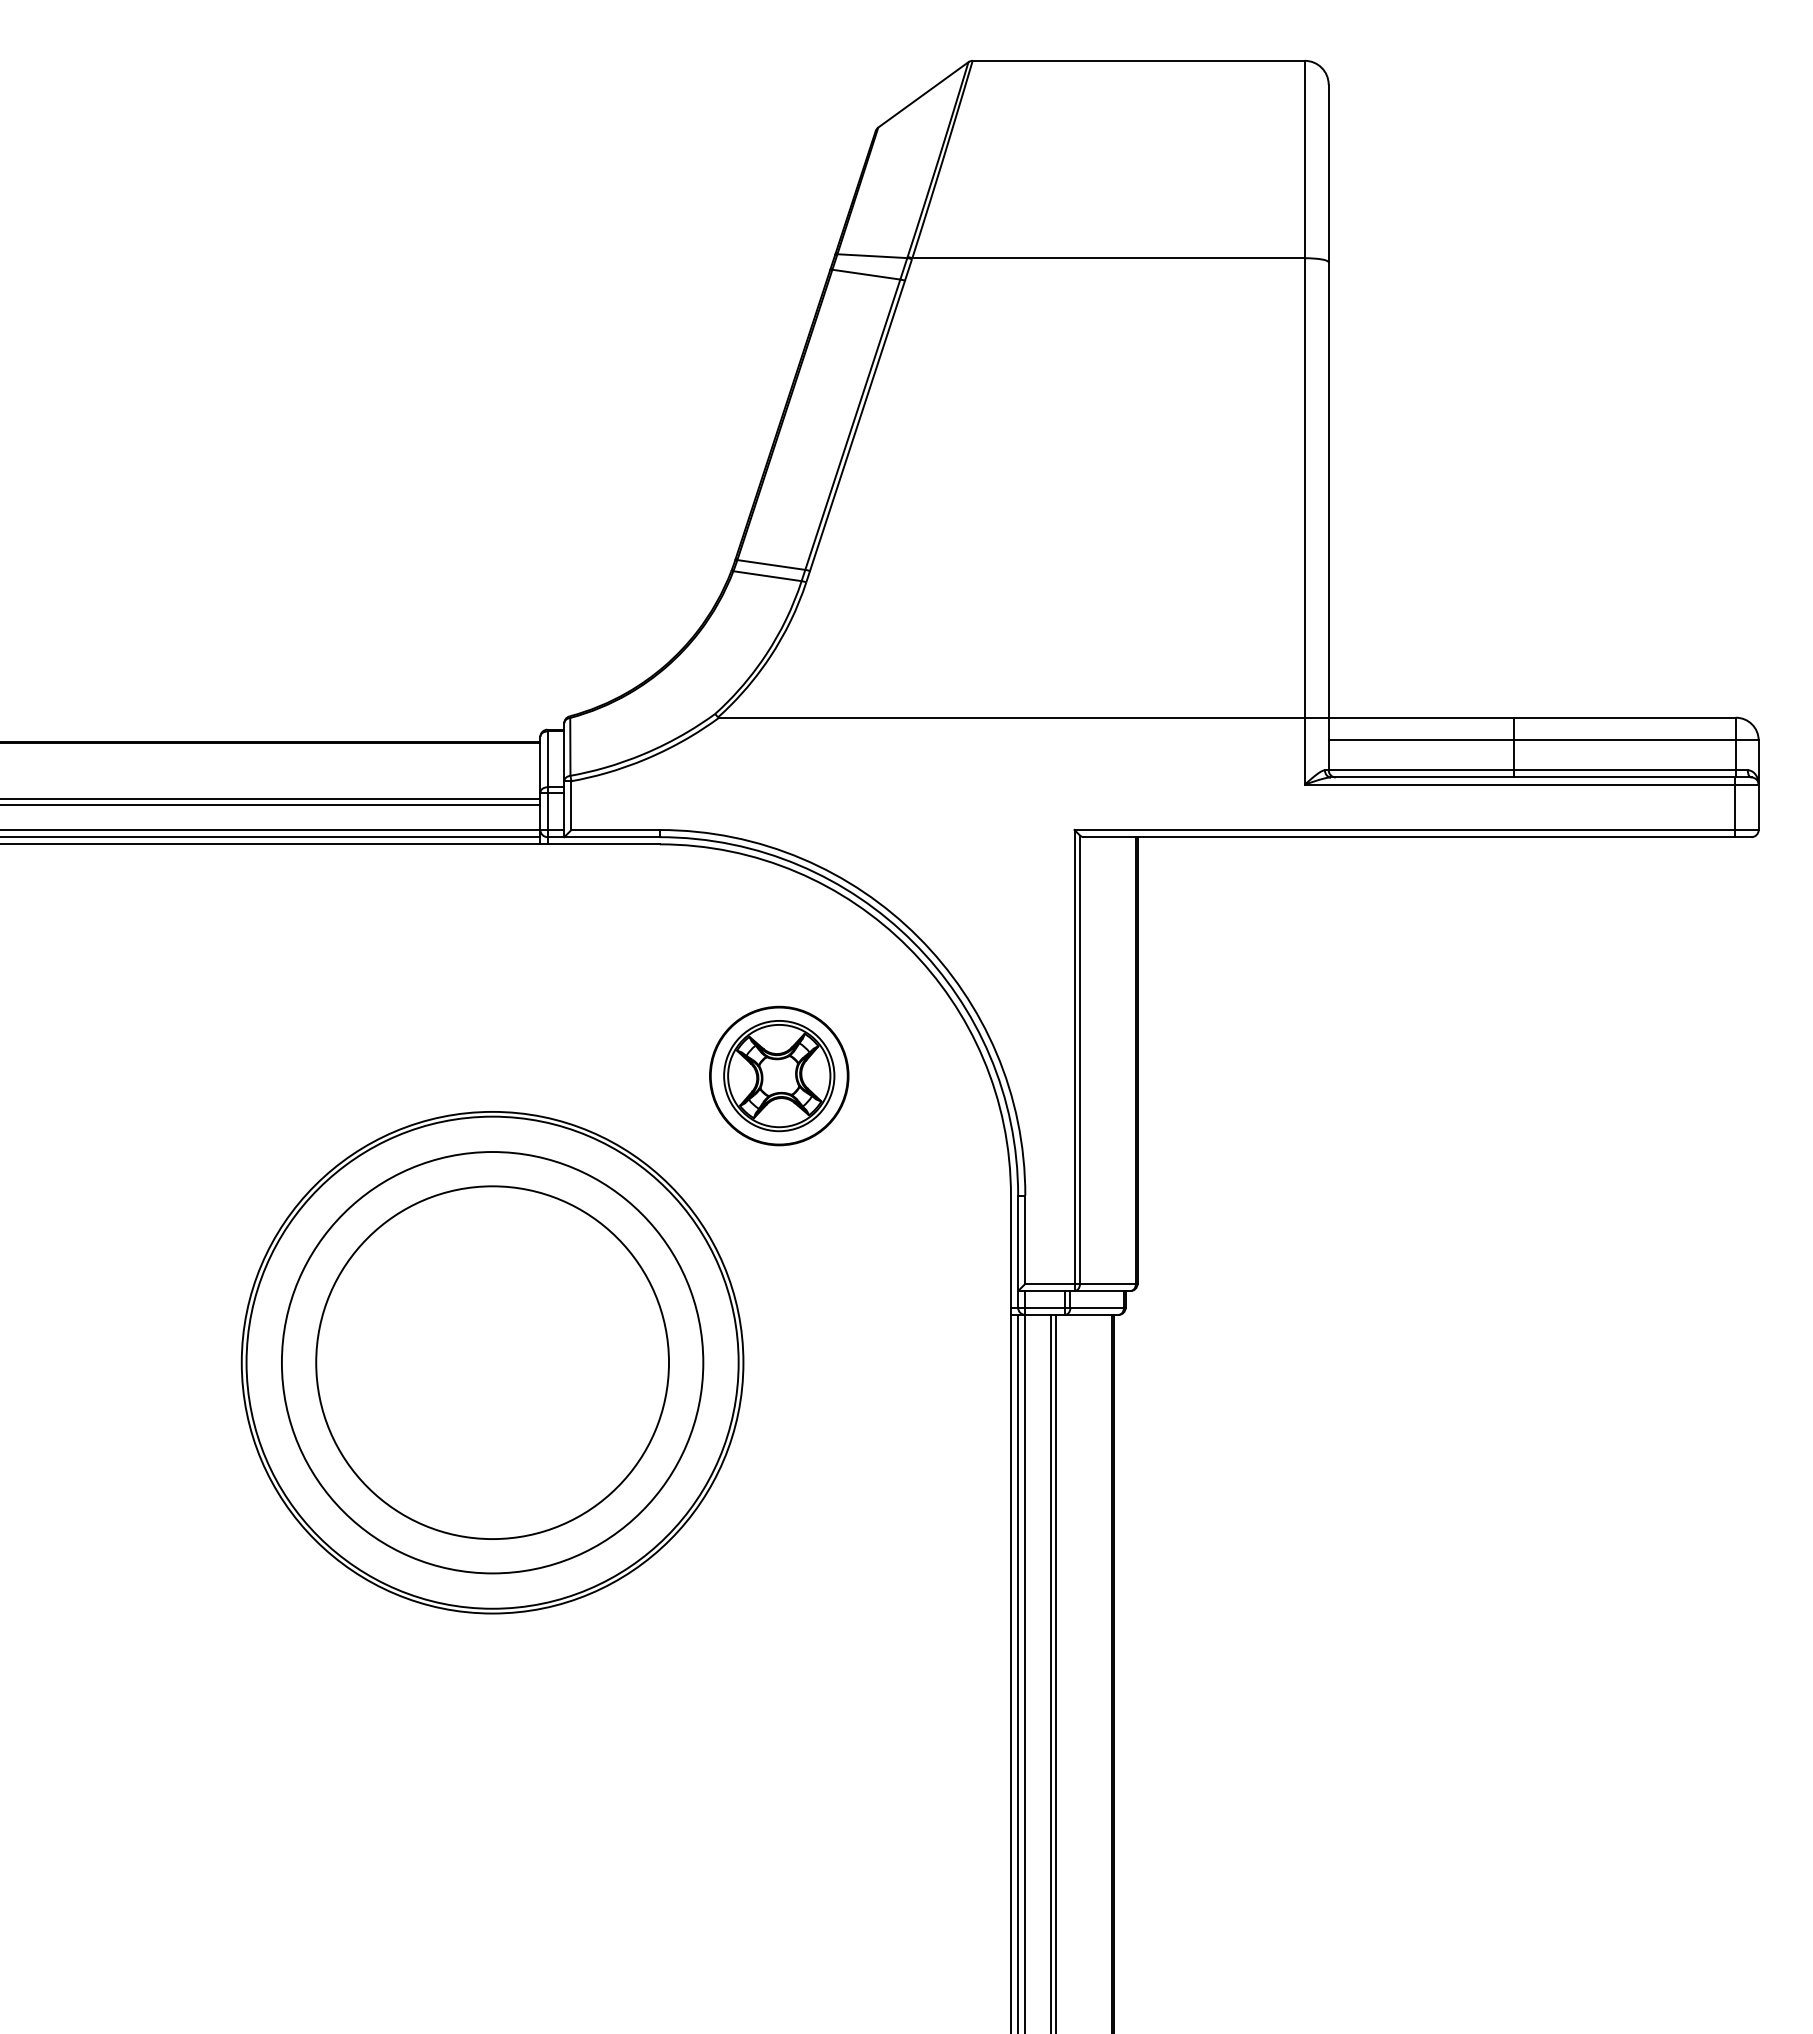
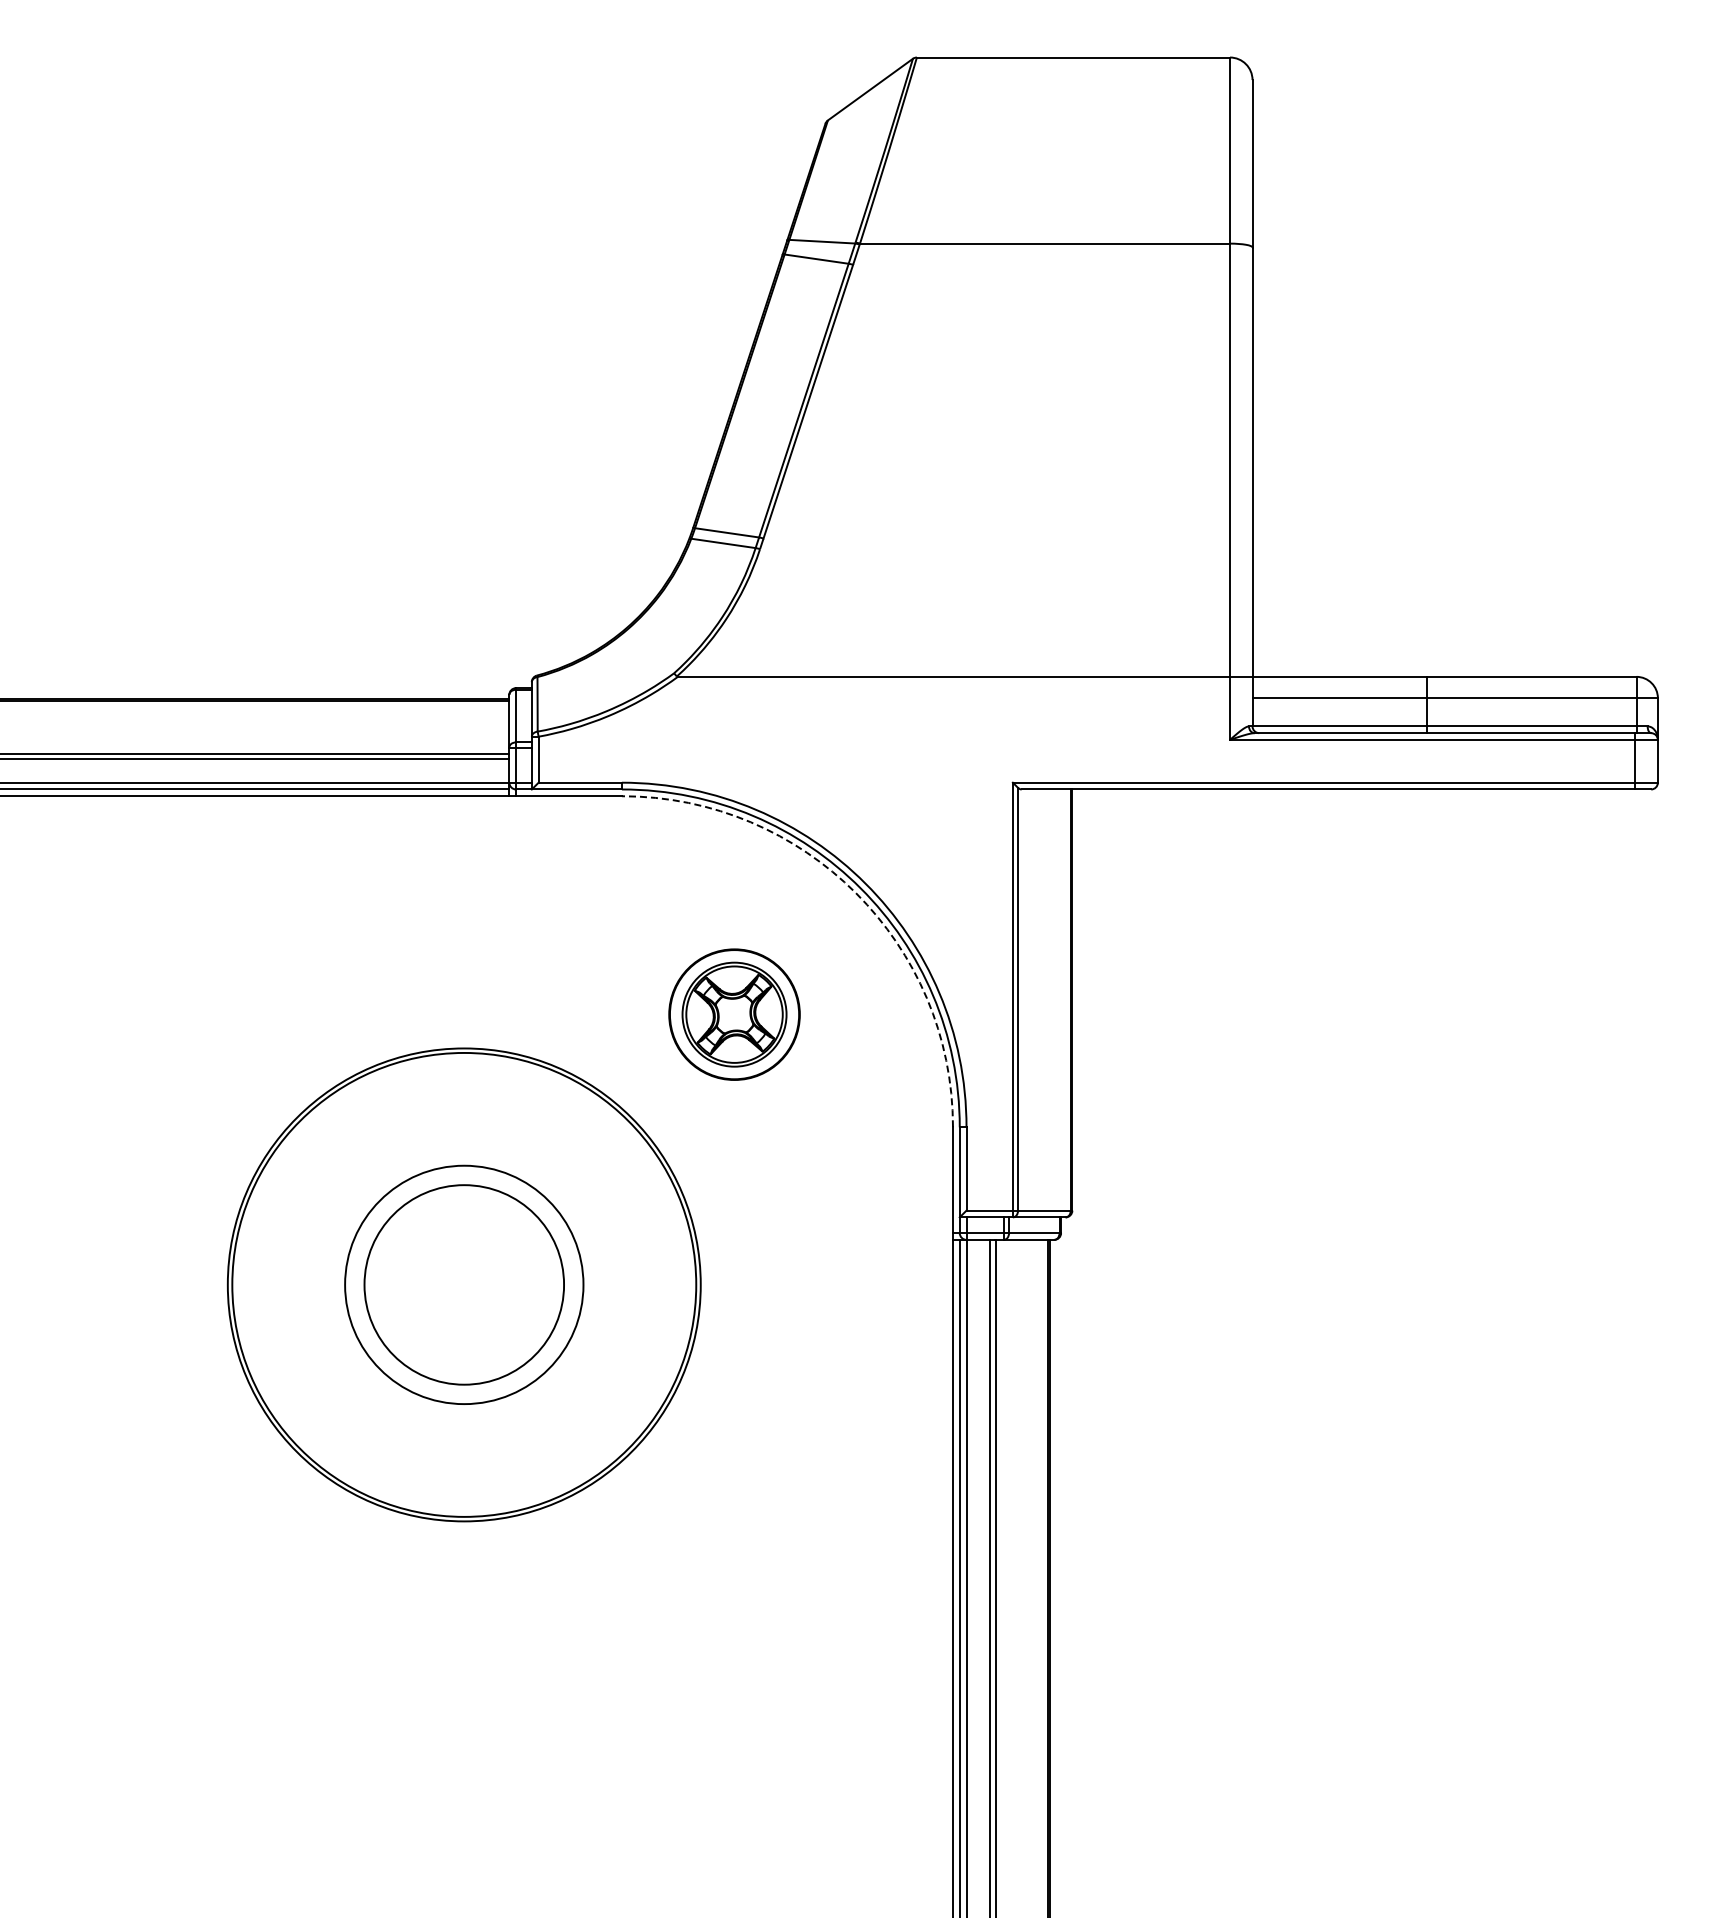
arc: (908, 947) -> (856, 893), solid -> dashed
circle: (491, 1362) -> (463, 1284), size x0.6
circle: (492, 1362) -> (464, 1284), size x0.6

